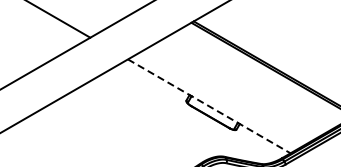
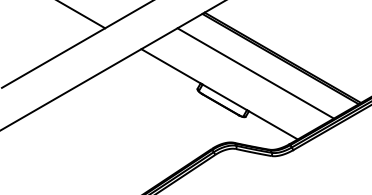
line: (246, 84) -> (255, 73), added
line: (210, 106) -> (220, 94), dashed -> solid

